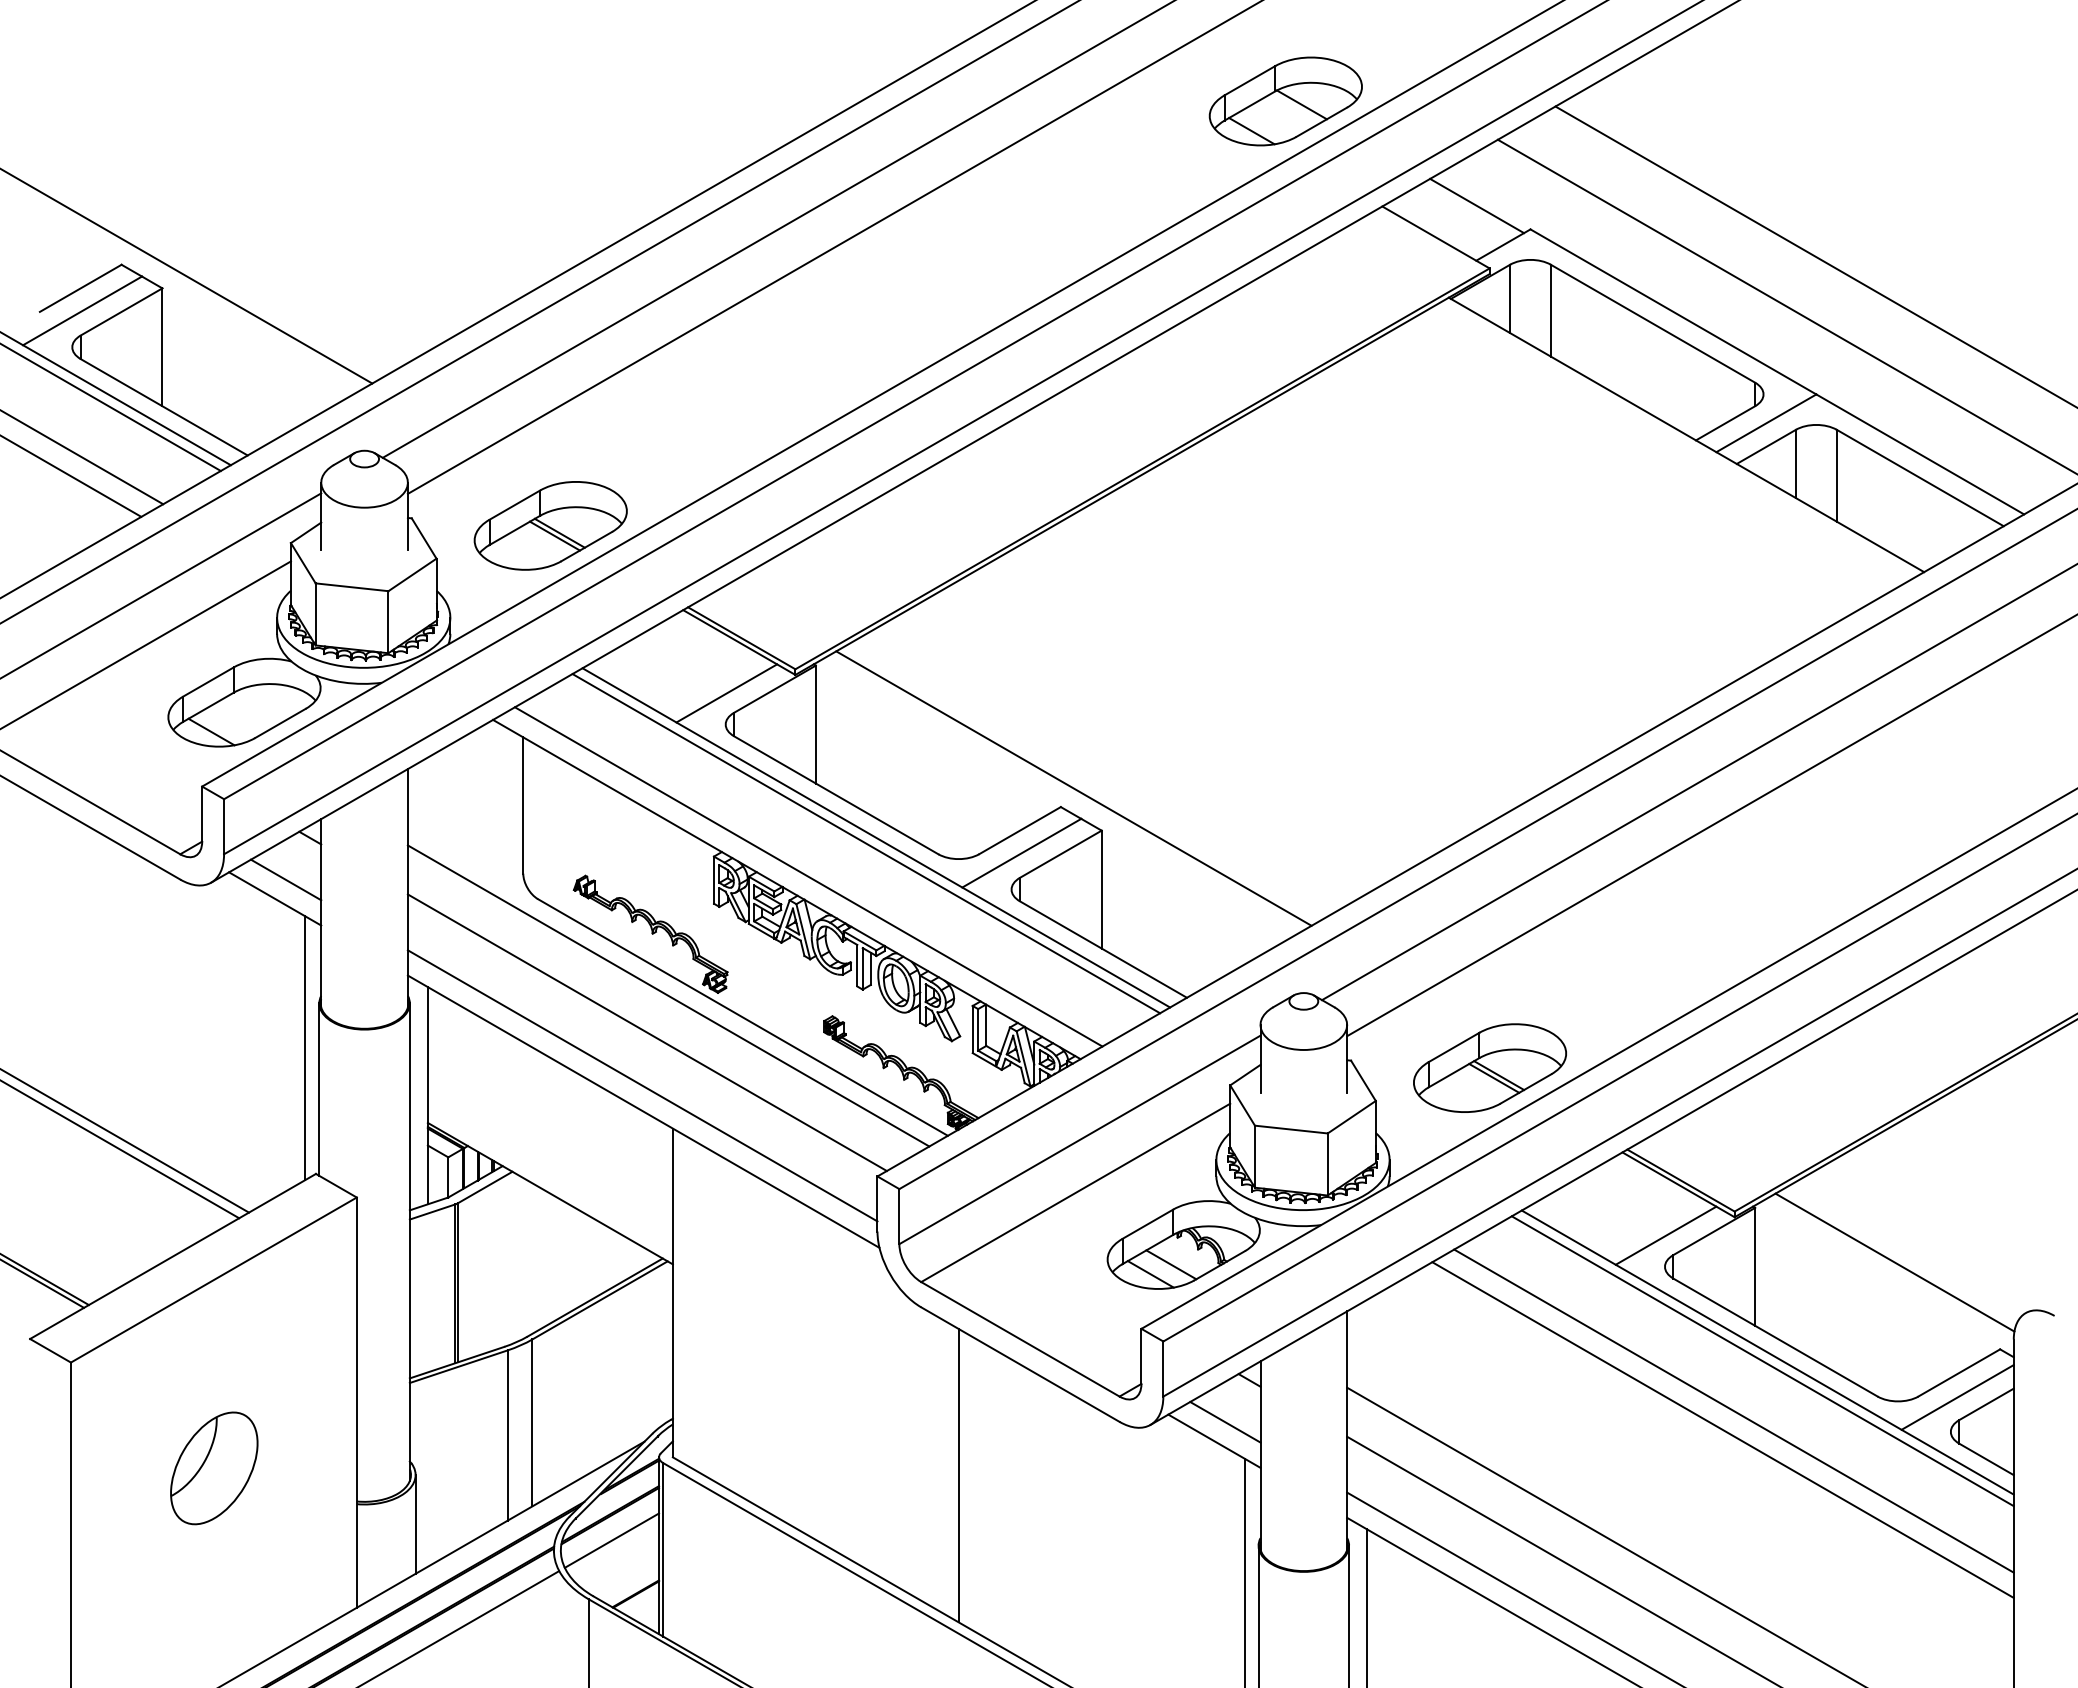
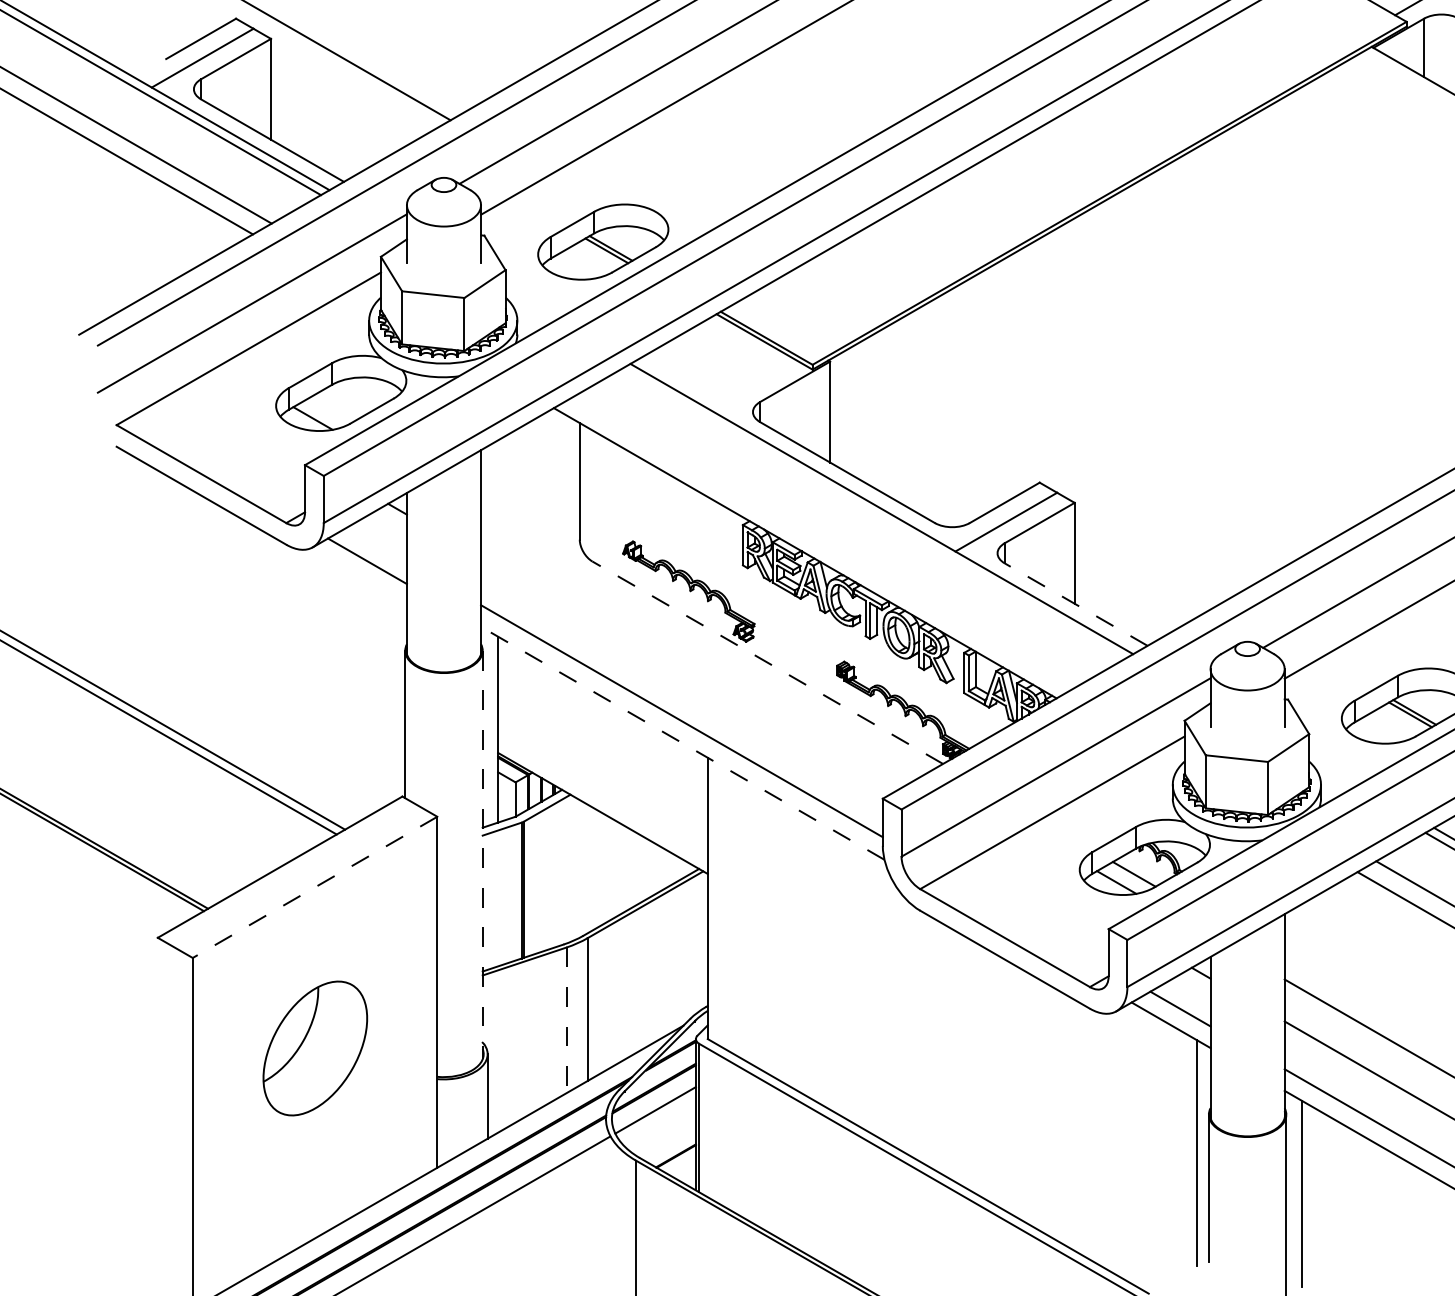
line: (726, 693) -> (753, 385), removed
line: (1073, 788) -> (1050, 466), removed
line: (866, 843) -> (873, 513), removed
line: (808, 876) -> (823, 542), removed
line: (285, 879) -> (376, 544), removed
line: (1103, 949) -> (1076, 604), solid -> dashed
line: (668, 995) -> (704, 643), removed
line: (742, 1017) -> (767, 662), solid -> dashed
line: (646, 1032) -> (685, 675), removed
line: (305, 1048) -> (393, 689), removed
line: (643, 1111) -> (682, 743), solid -> dashed
line: (409, 1242) -> (482, 855), solid -> dashed
line: (213, 1280) -> (314, 887), solid -> dashed
line: (507, 1436) -> (566, 1021), solid -> dashed
part: (214, 1468) -> (315, 1048), size x1.4
line: (958, 1475) -> (952, 1054), removed

